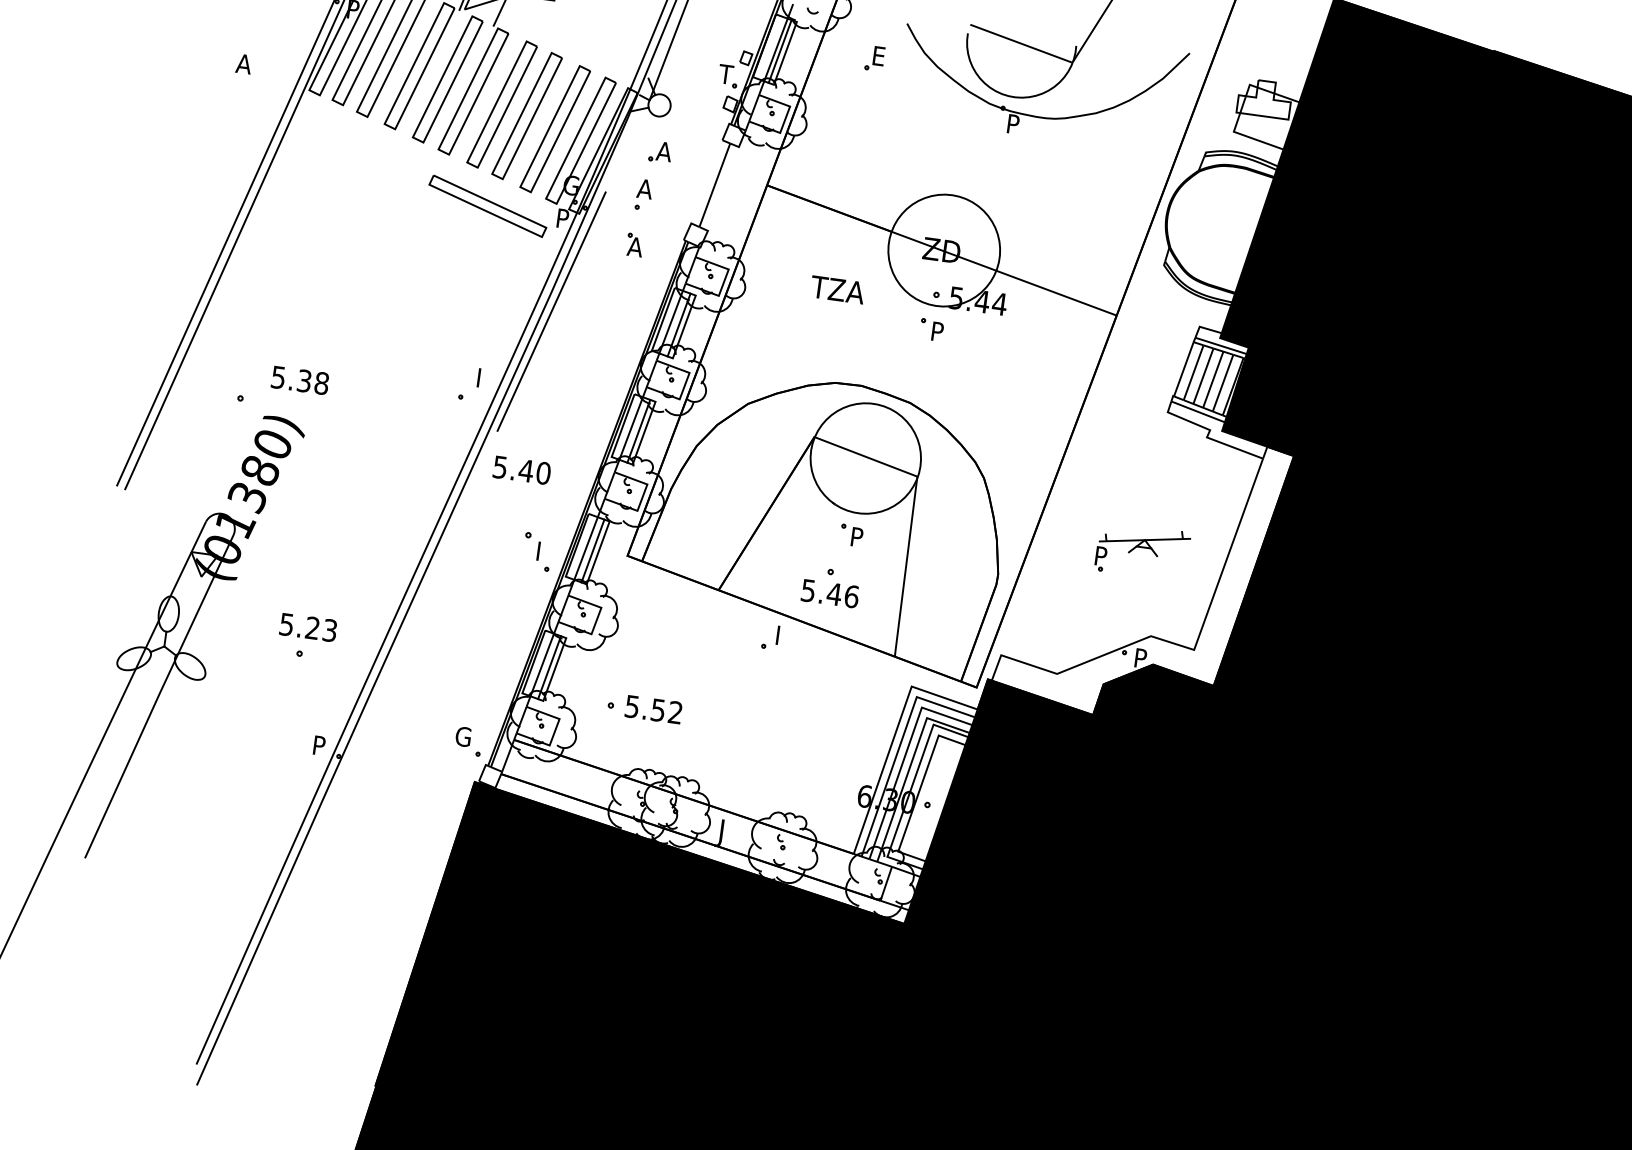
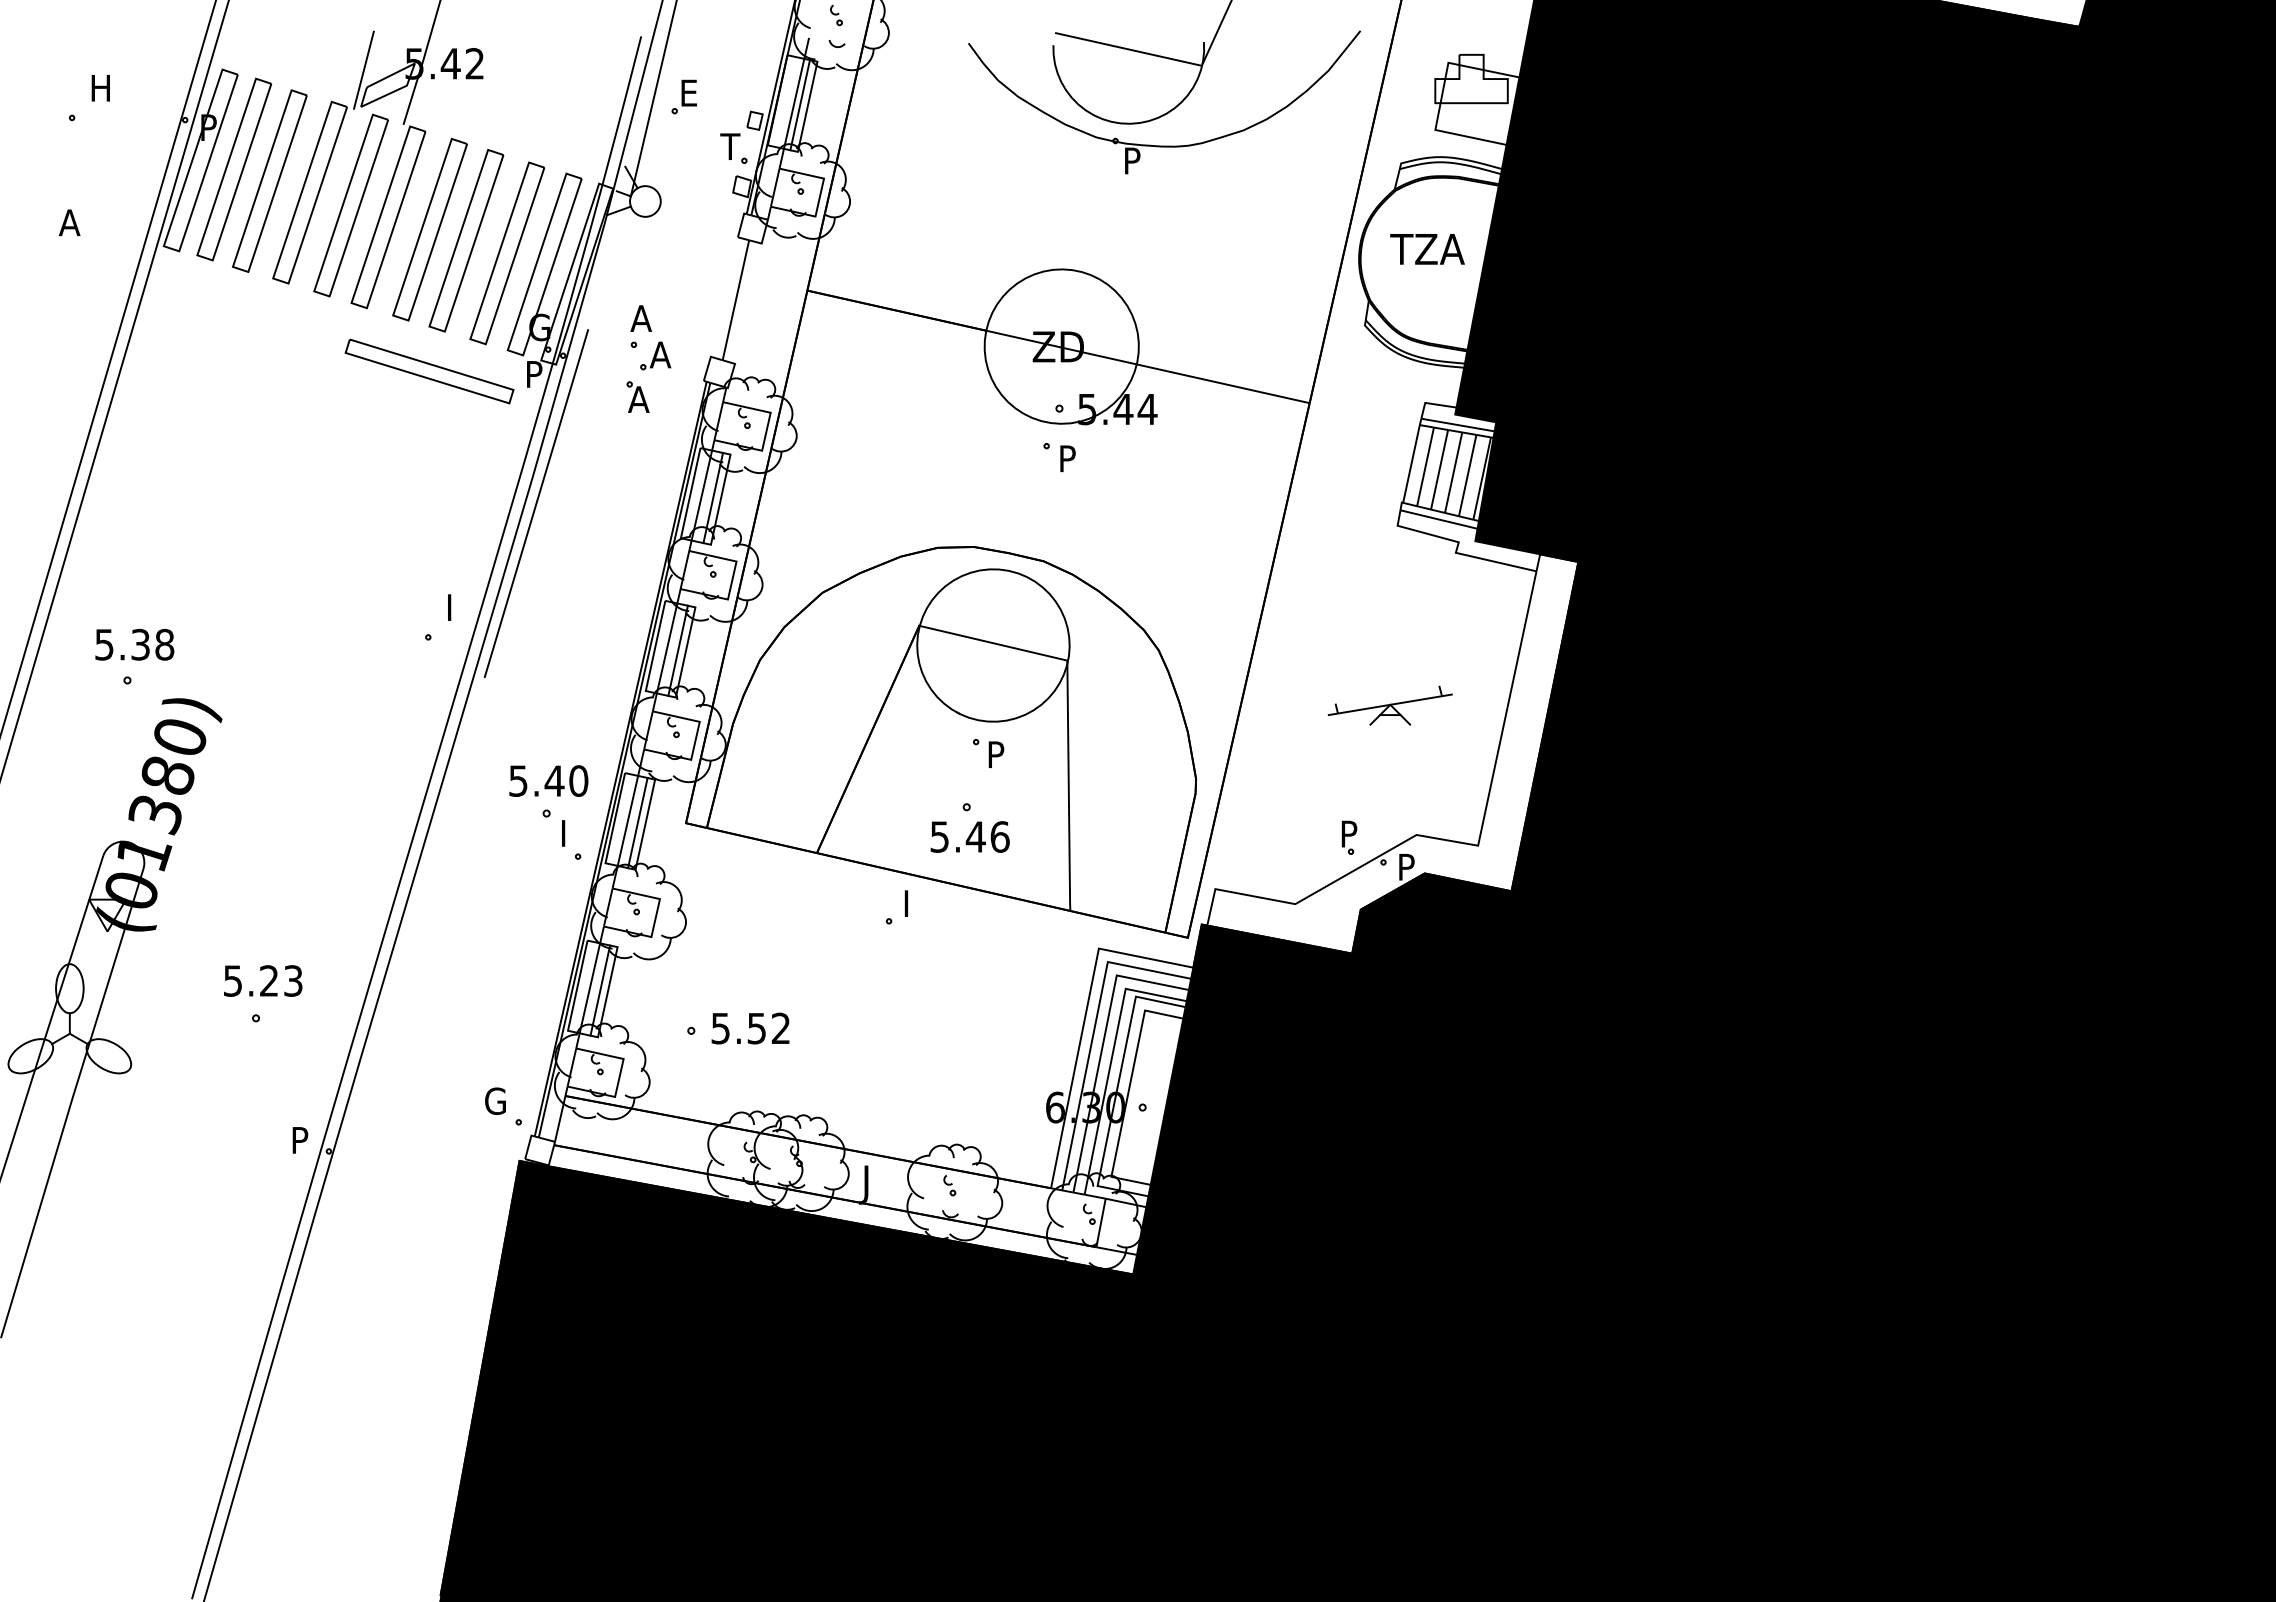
part: (874, 58) -> (683, 96), moved
part: (660, 151) -> (655, 355), moved
text: (837, 290) -> (1427, 249), moved
text: (300, 380) -> (134, 644), moved
text: (521, 469) -> (548, 780), moved
part: (1100, 558) -> (1349, 837), moved

